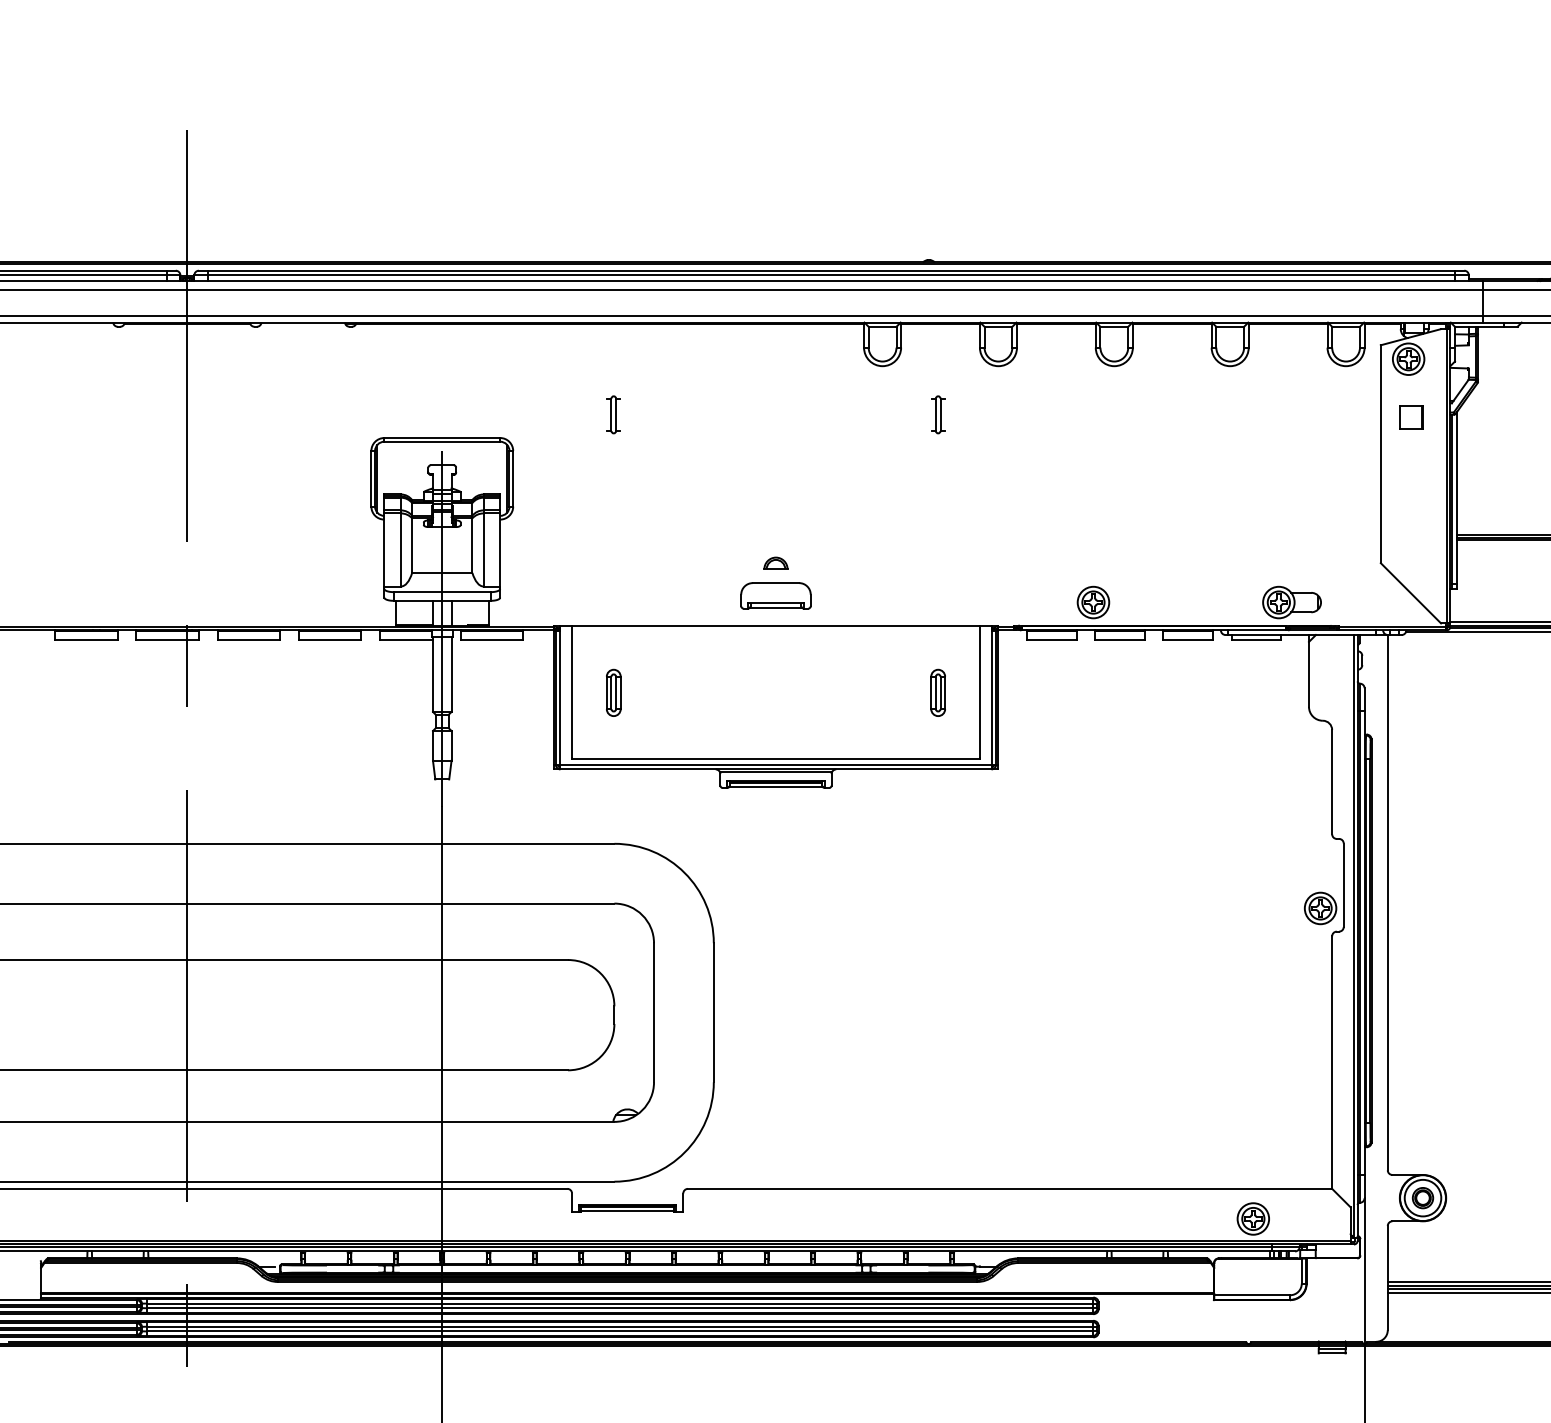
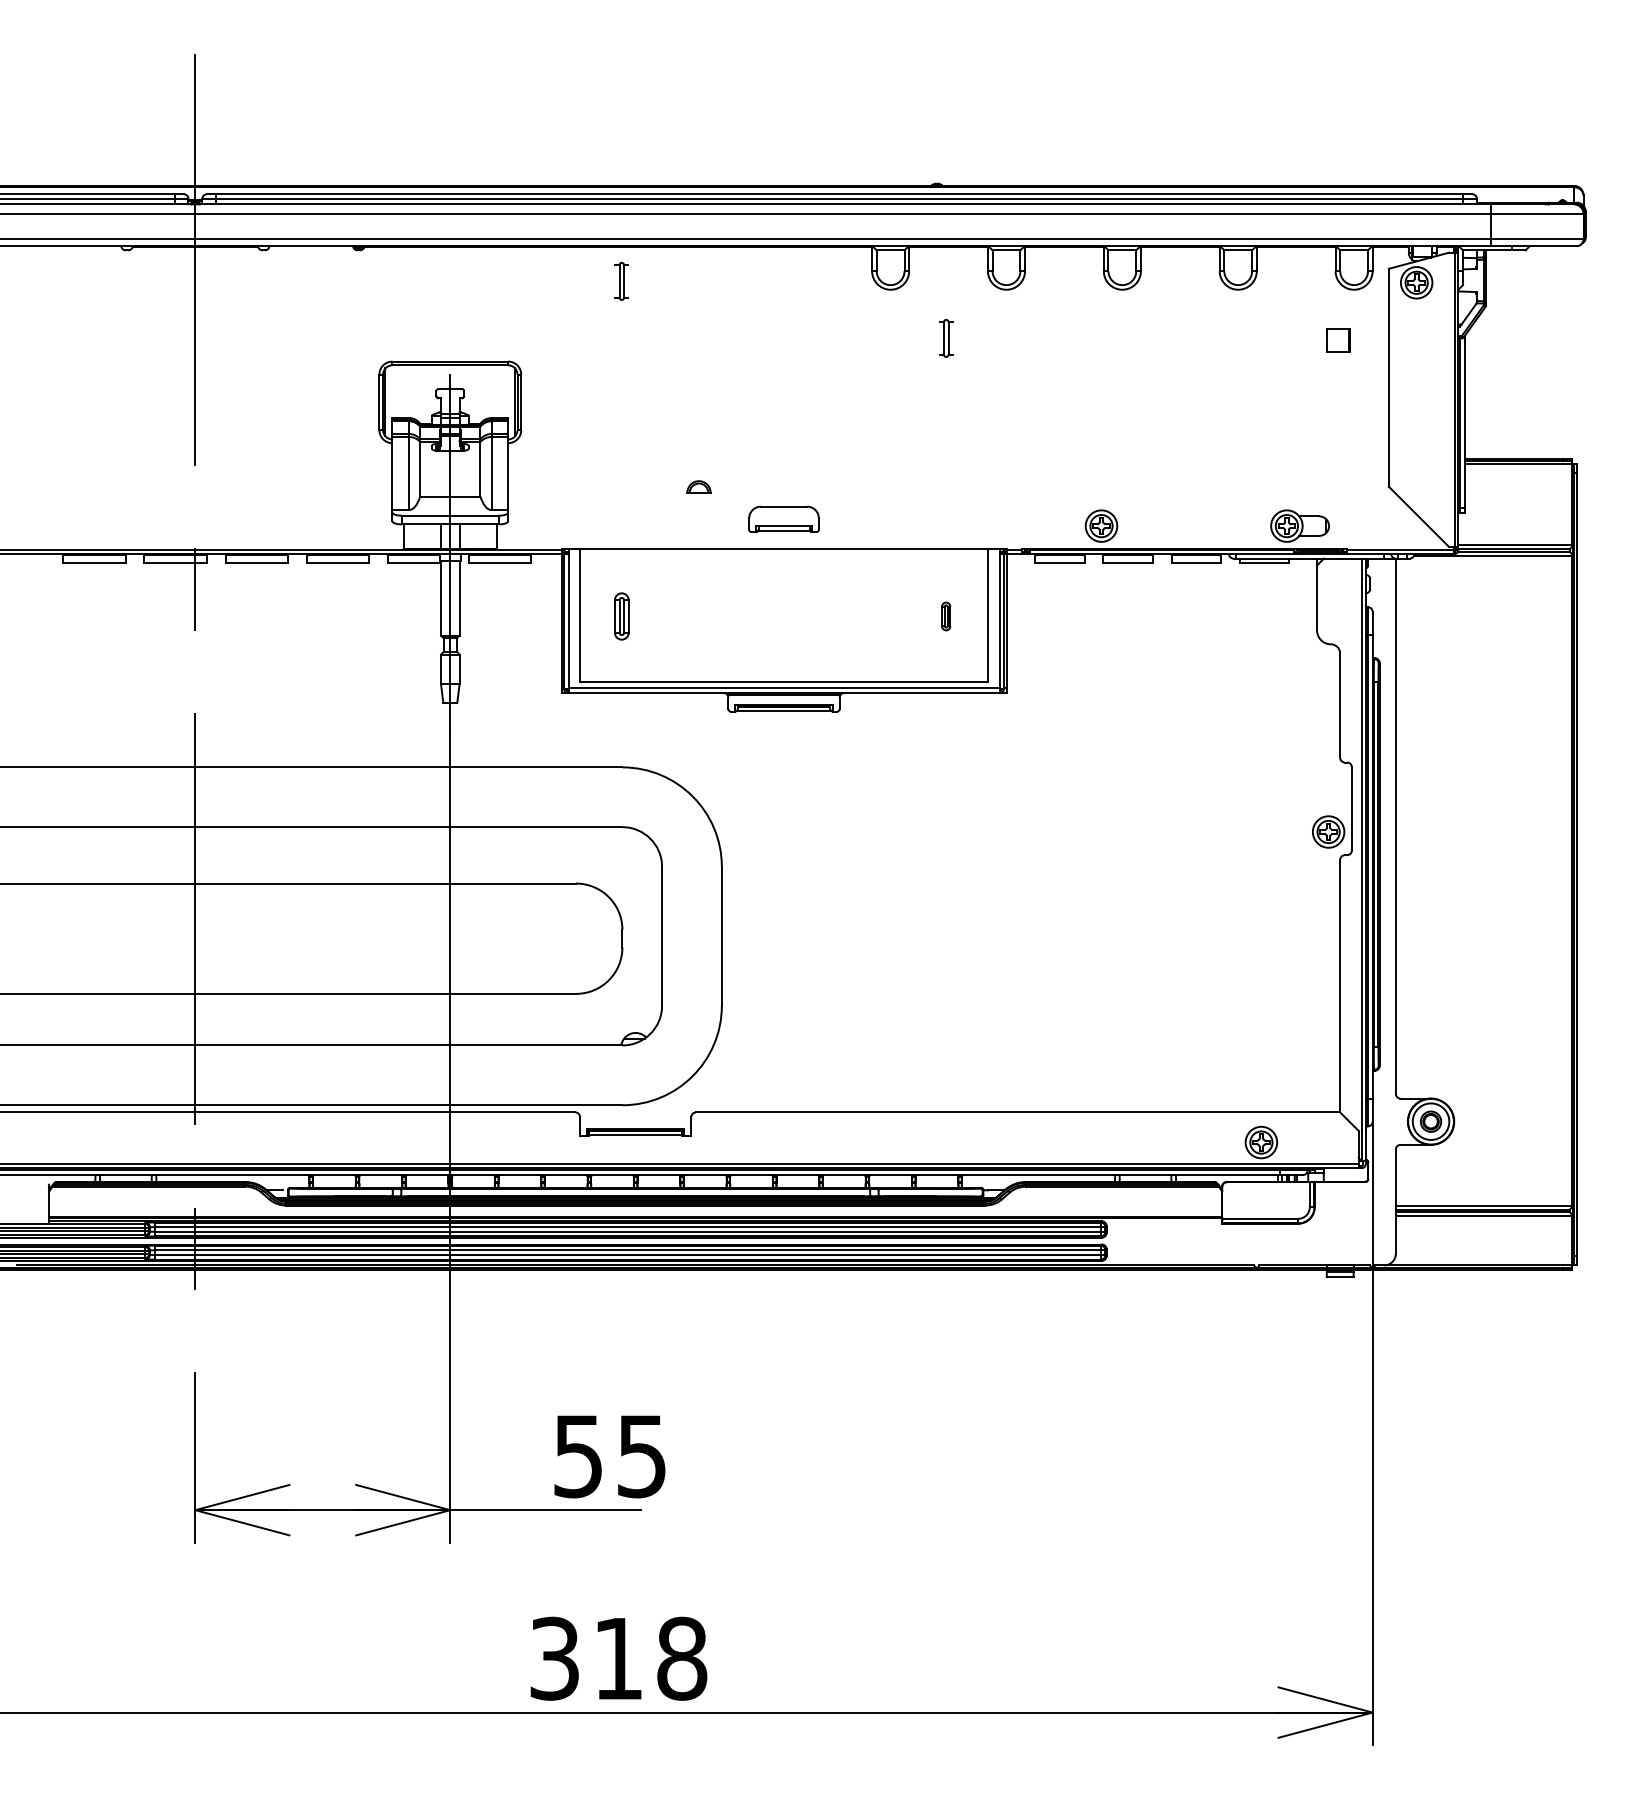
part: (613, 414) -> (621, 281), moved
part: (1411, 416) -> (1338, 340), moved
part: (775, 562) -> (698, 486), moved
part: (937, 692) -> (945, 616), size x0.6

